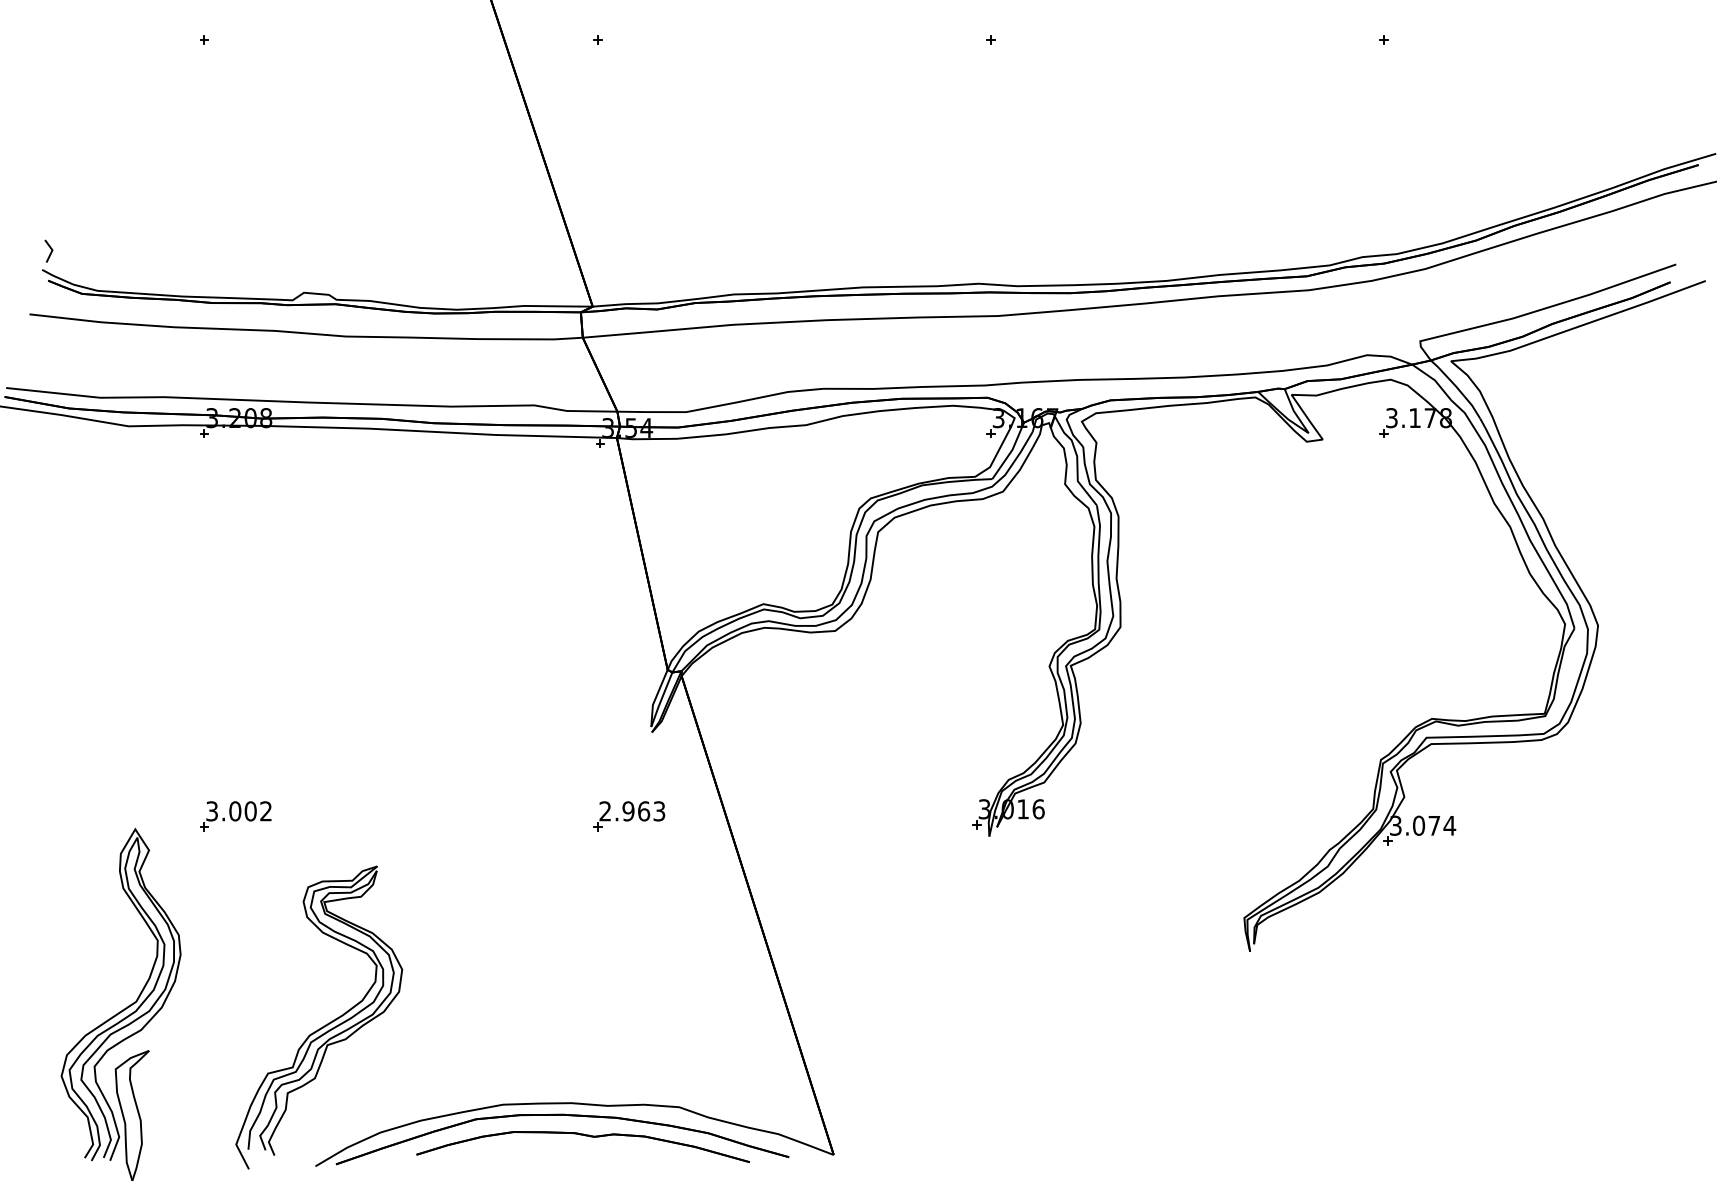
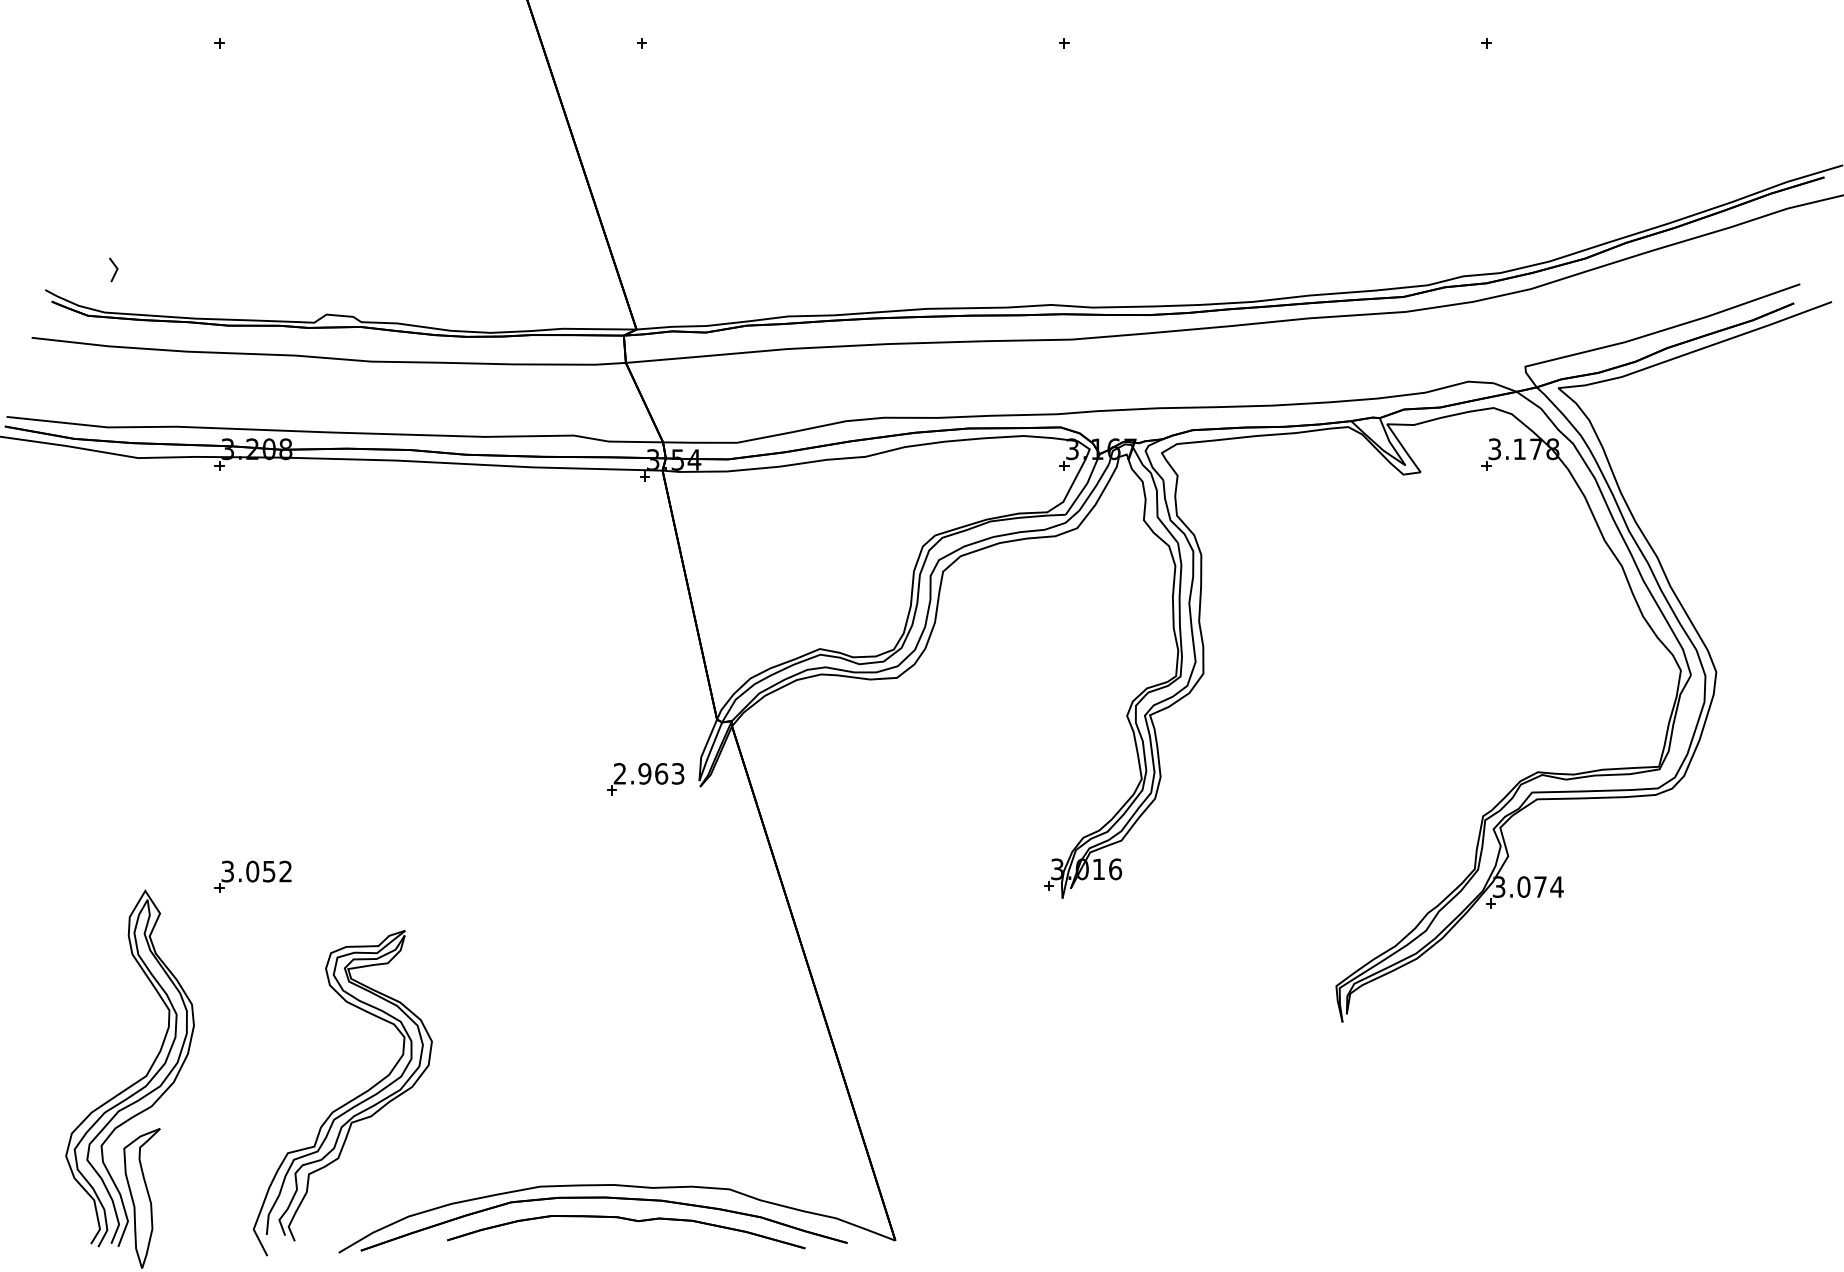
line: (50, 249) -> (115, 268), moved
text: (250, 811) -> (269, 871), 3.002 -> 3.052
part: (629, 816) -> (645, 779), moved

